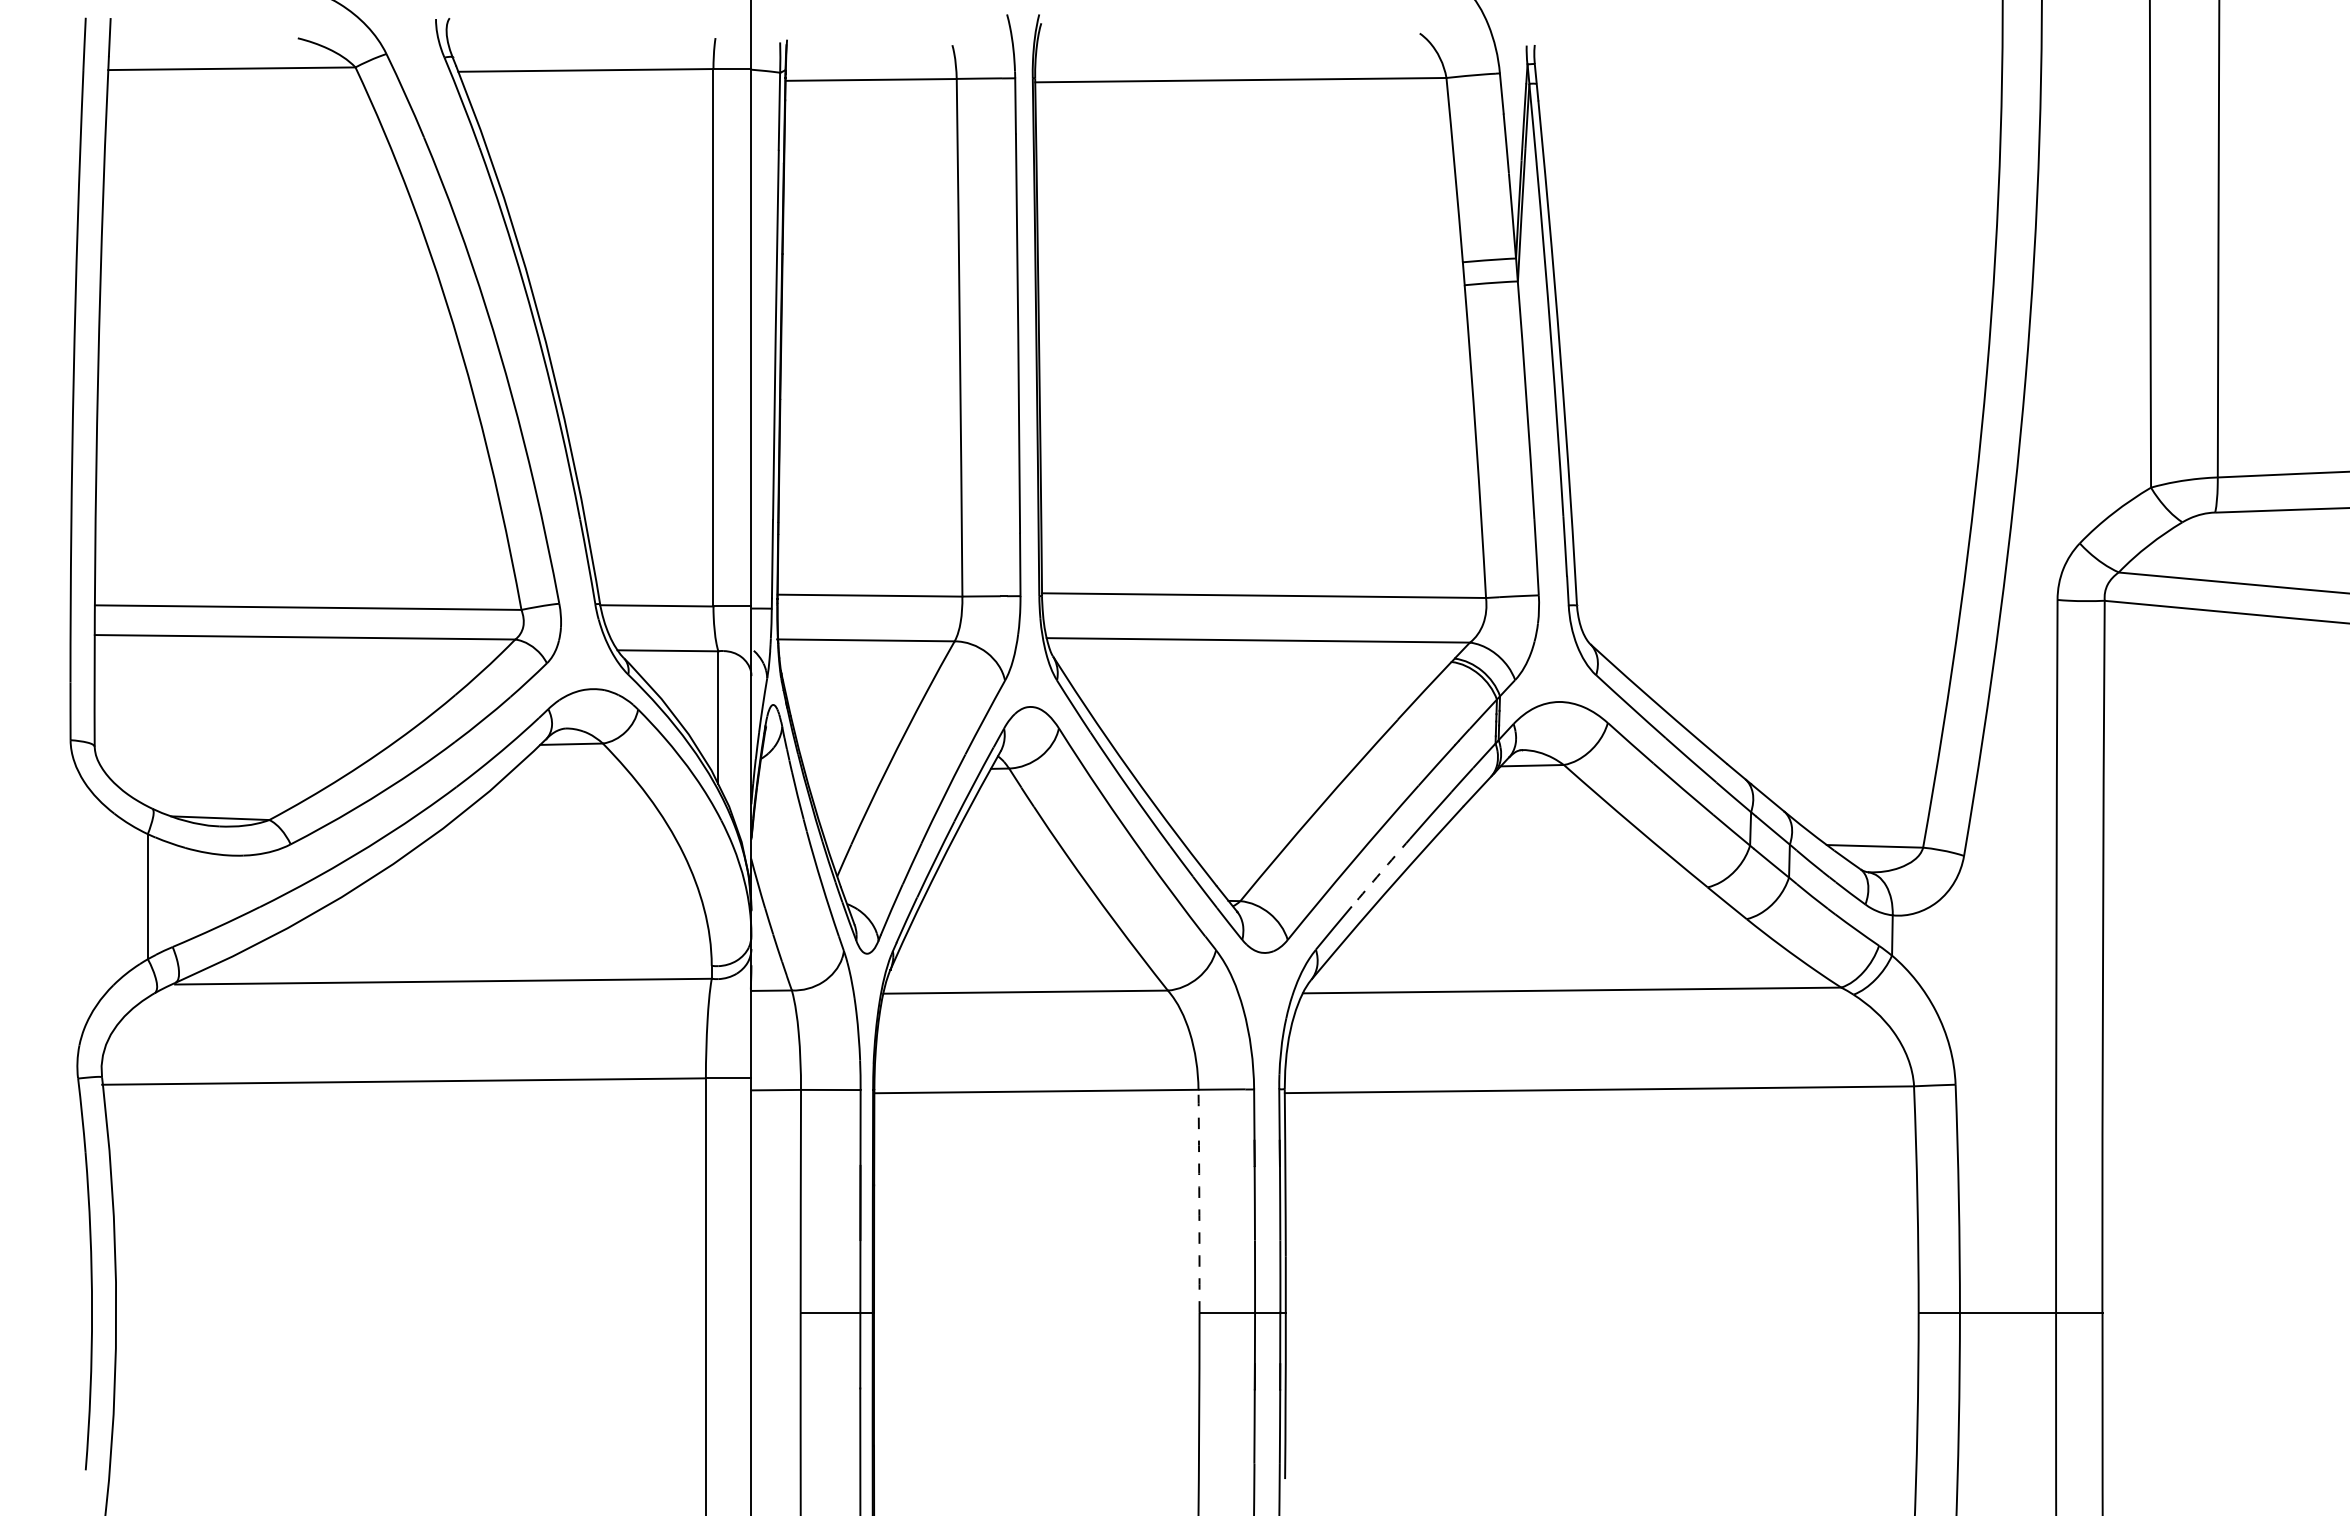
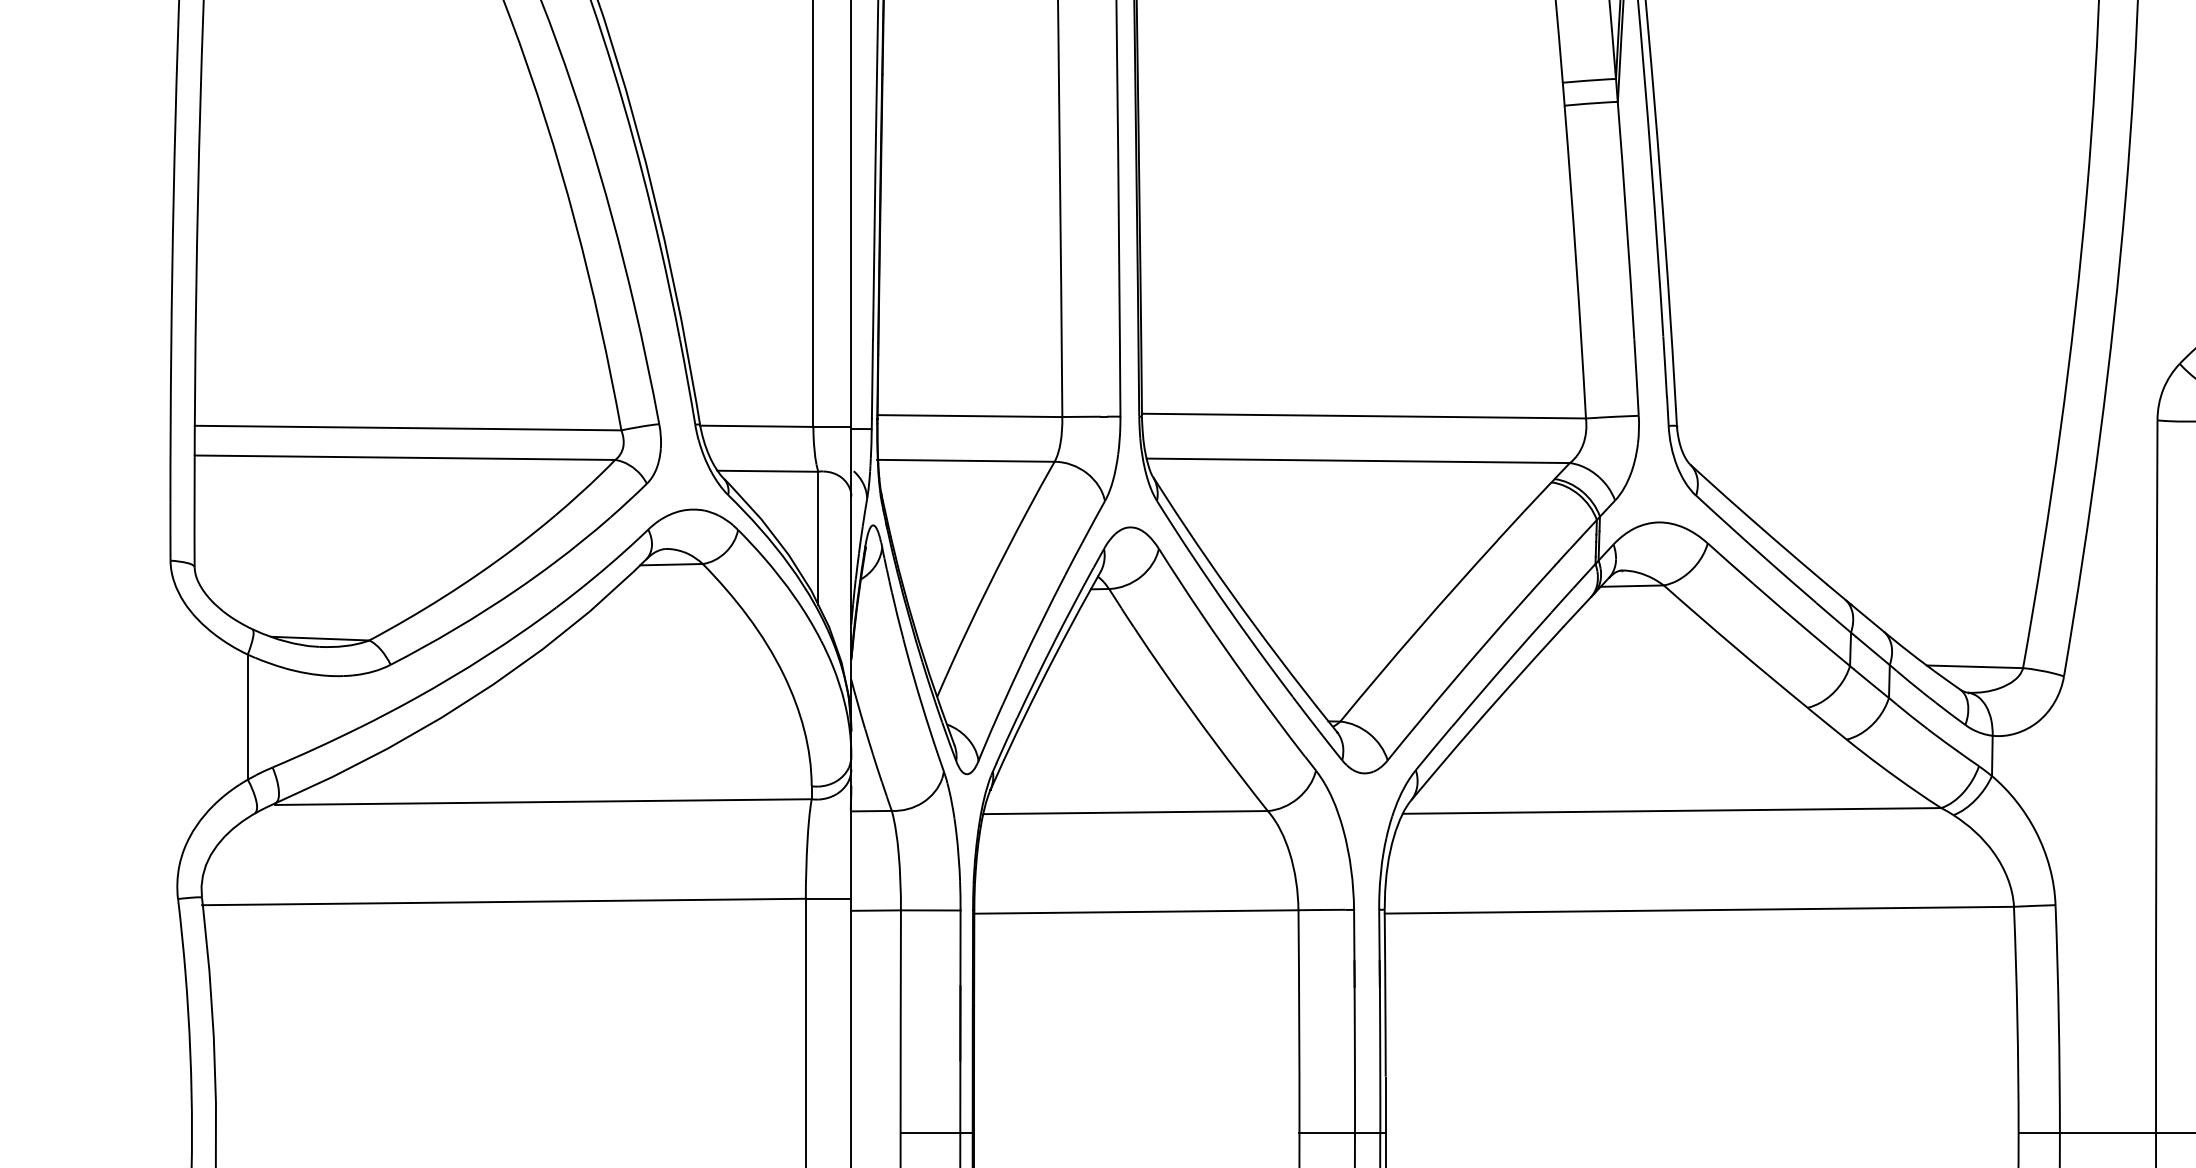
arc: (1380, 872) -> (1480, 692), dashed -> solid
arc: (1199, 1201) -> (1299, 1021), dashed -> solid

